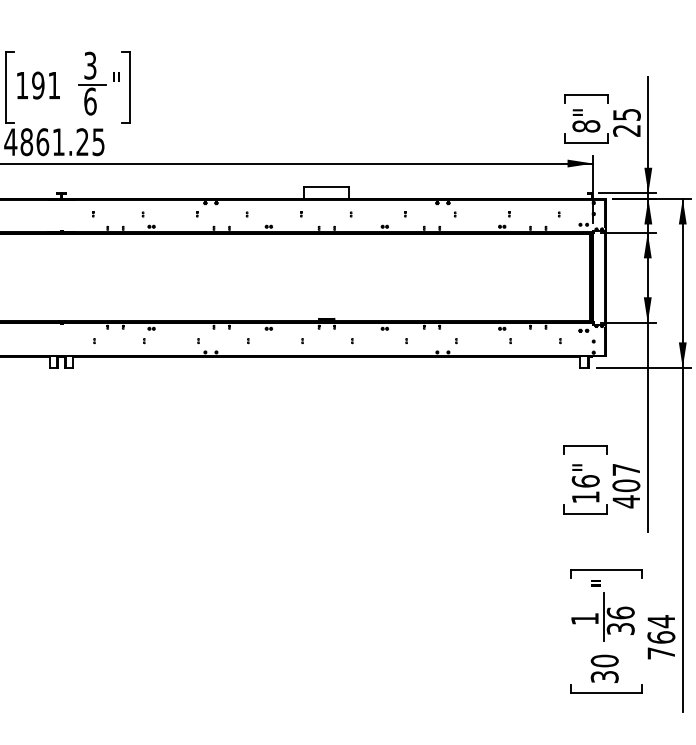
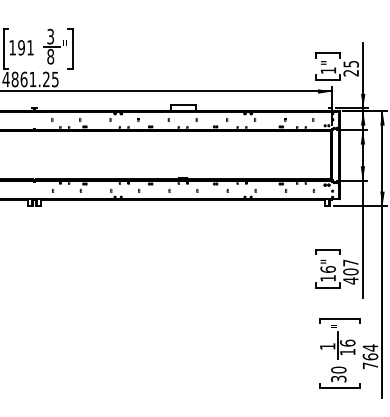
text: (89, 101) -> (50, 56), 6 -> 8
text: (586, 126) -> (328, 70), 8" -> 1"
text: (620, 627) -> (347, 351), 36 -> 16

